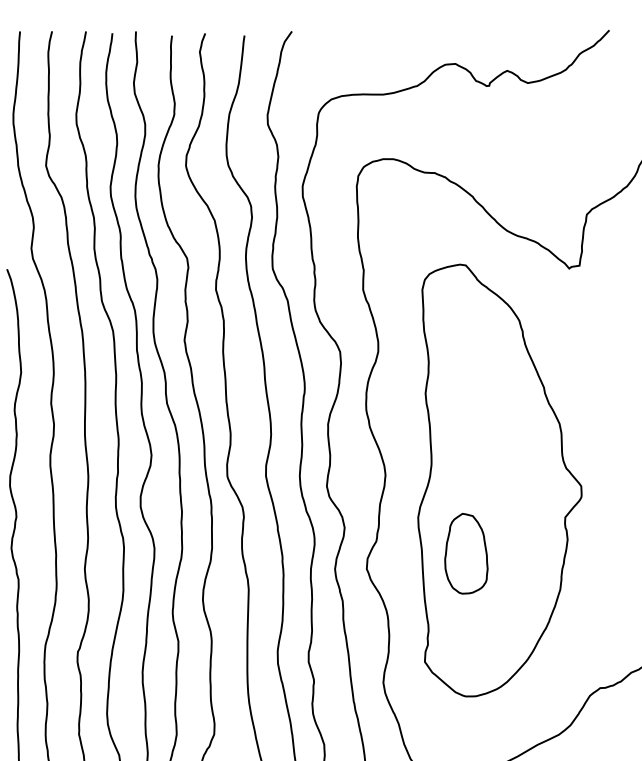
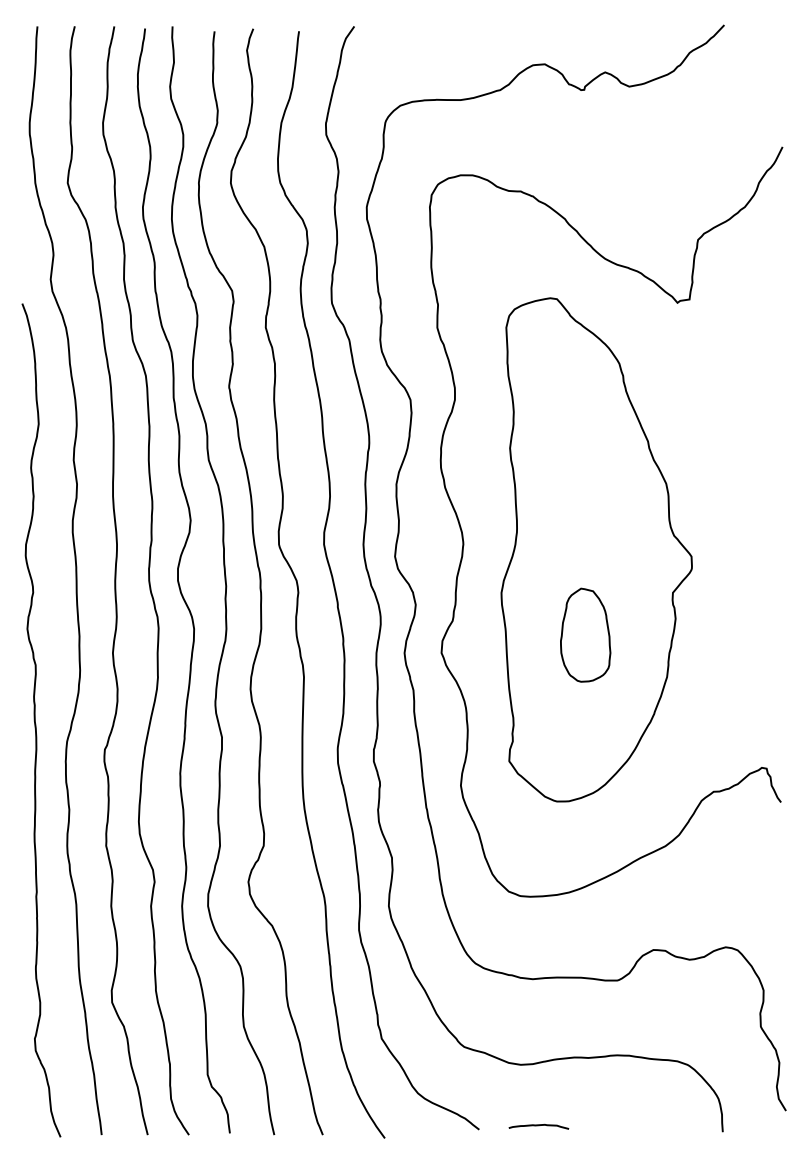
part: (466, 553) -> (585, 634), moved

